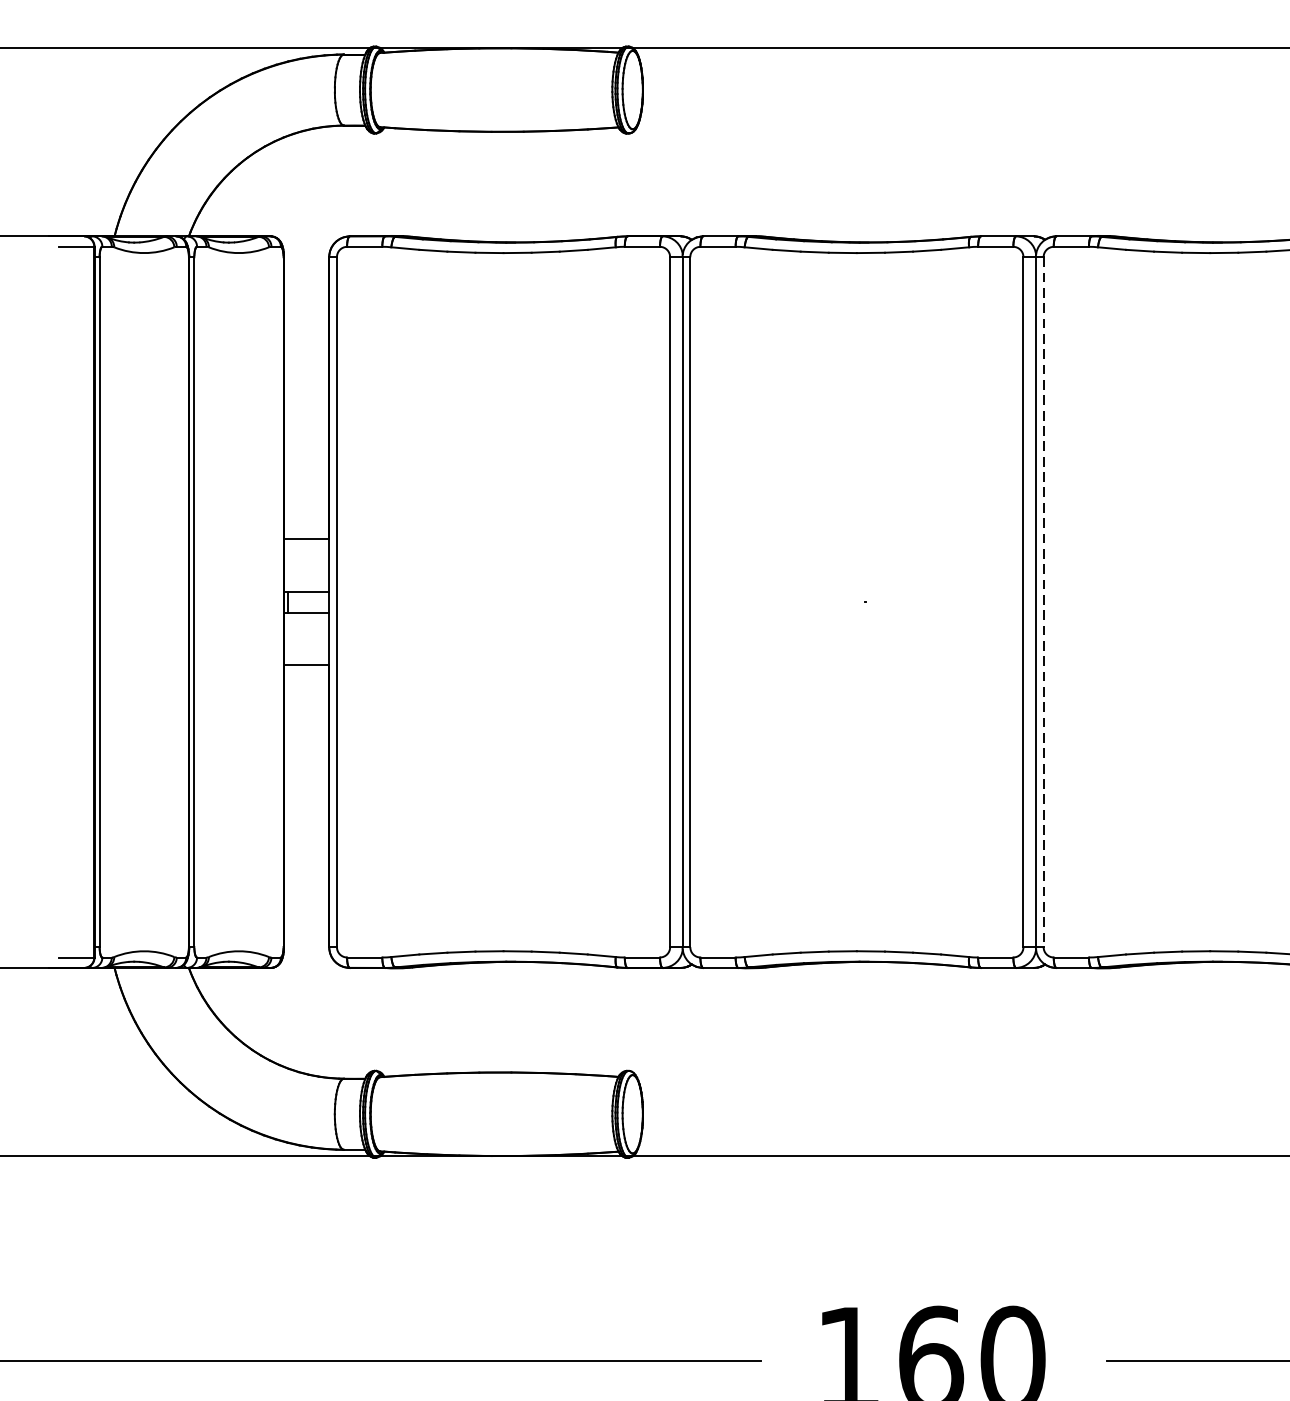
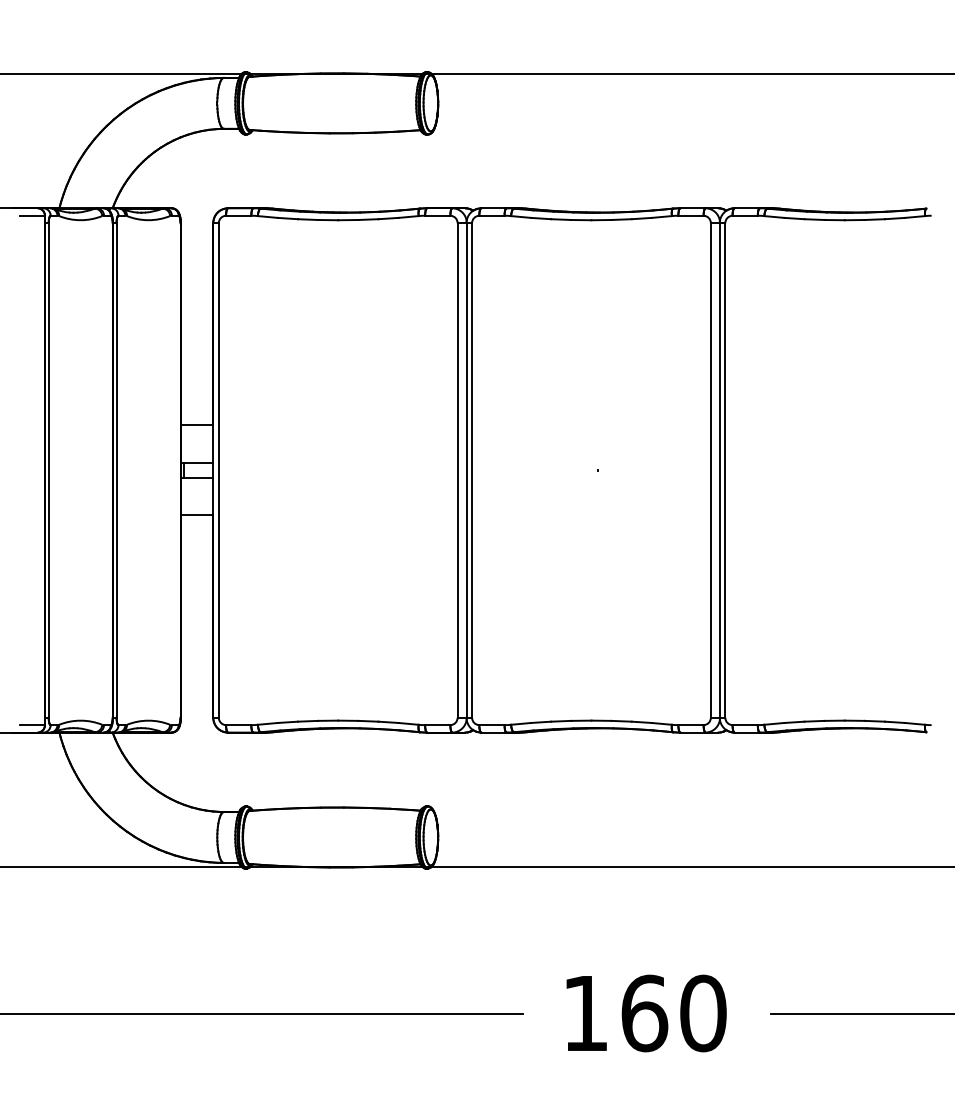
line: (1043, 602) -> (725, 470), dashed -> solid

